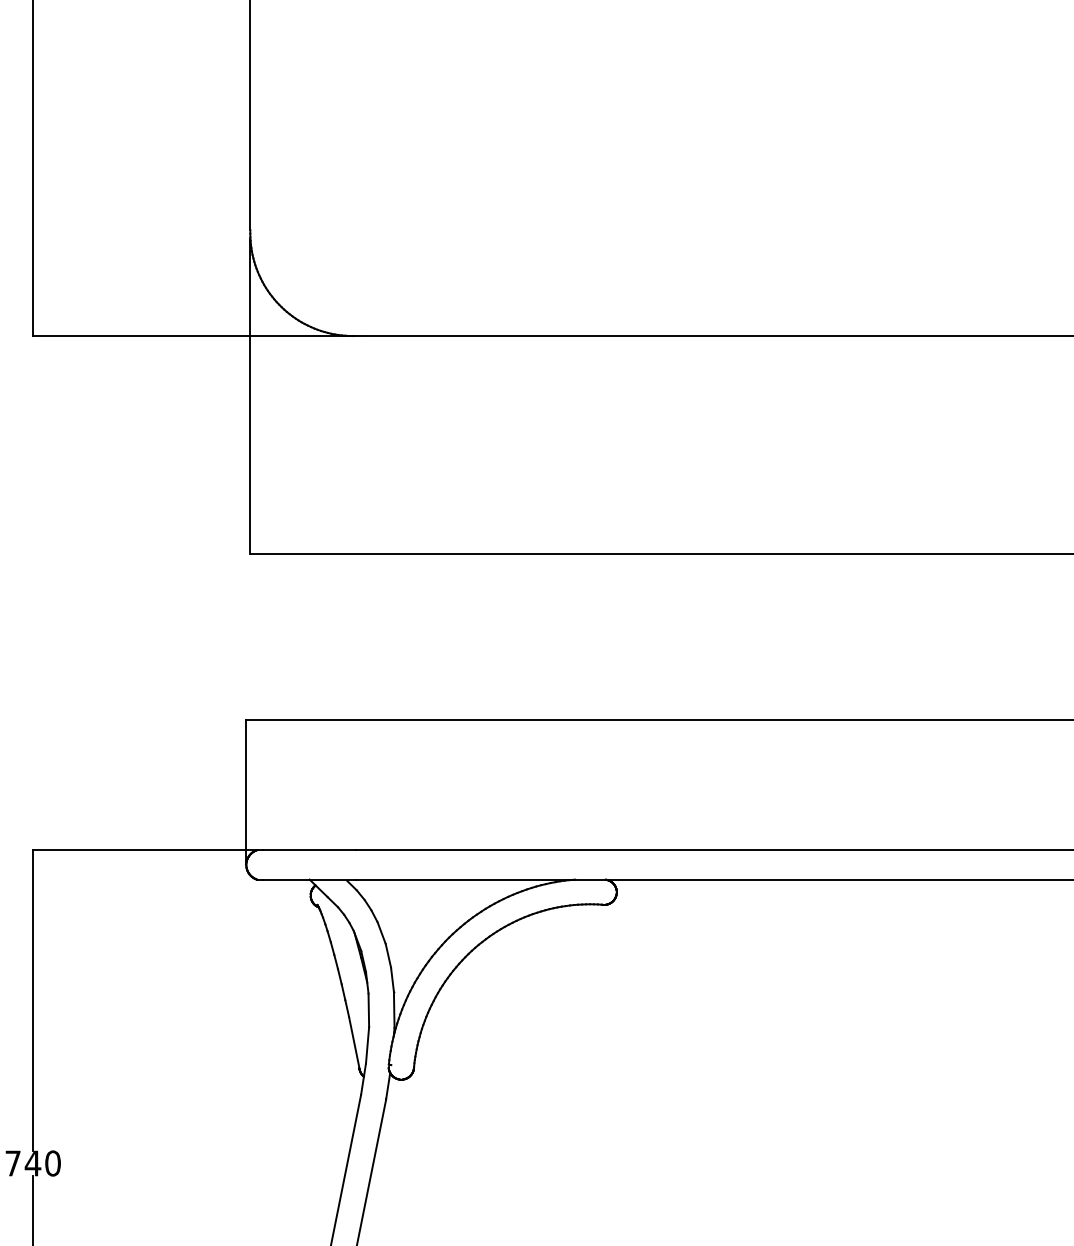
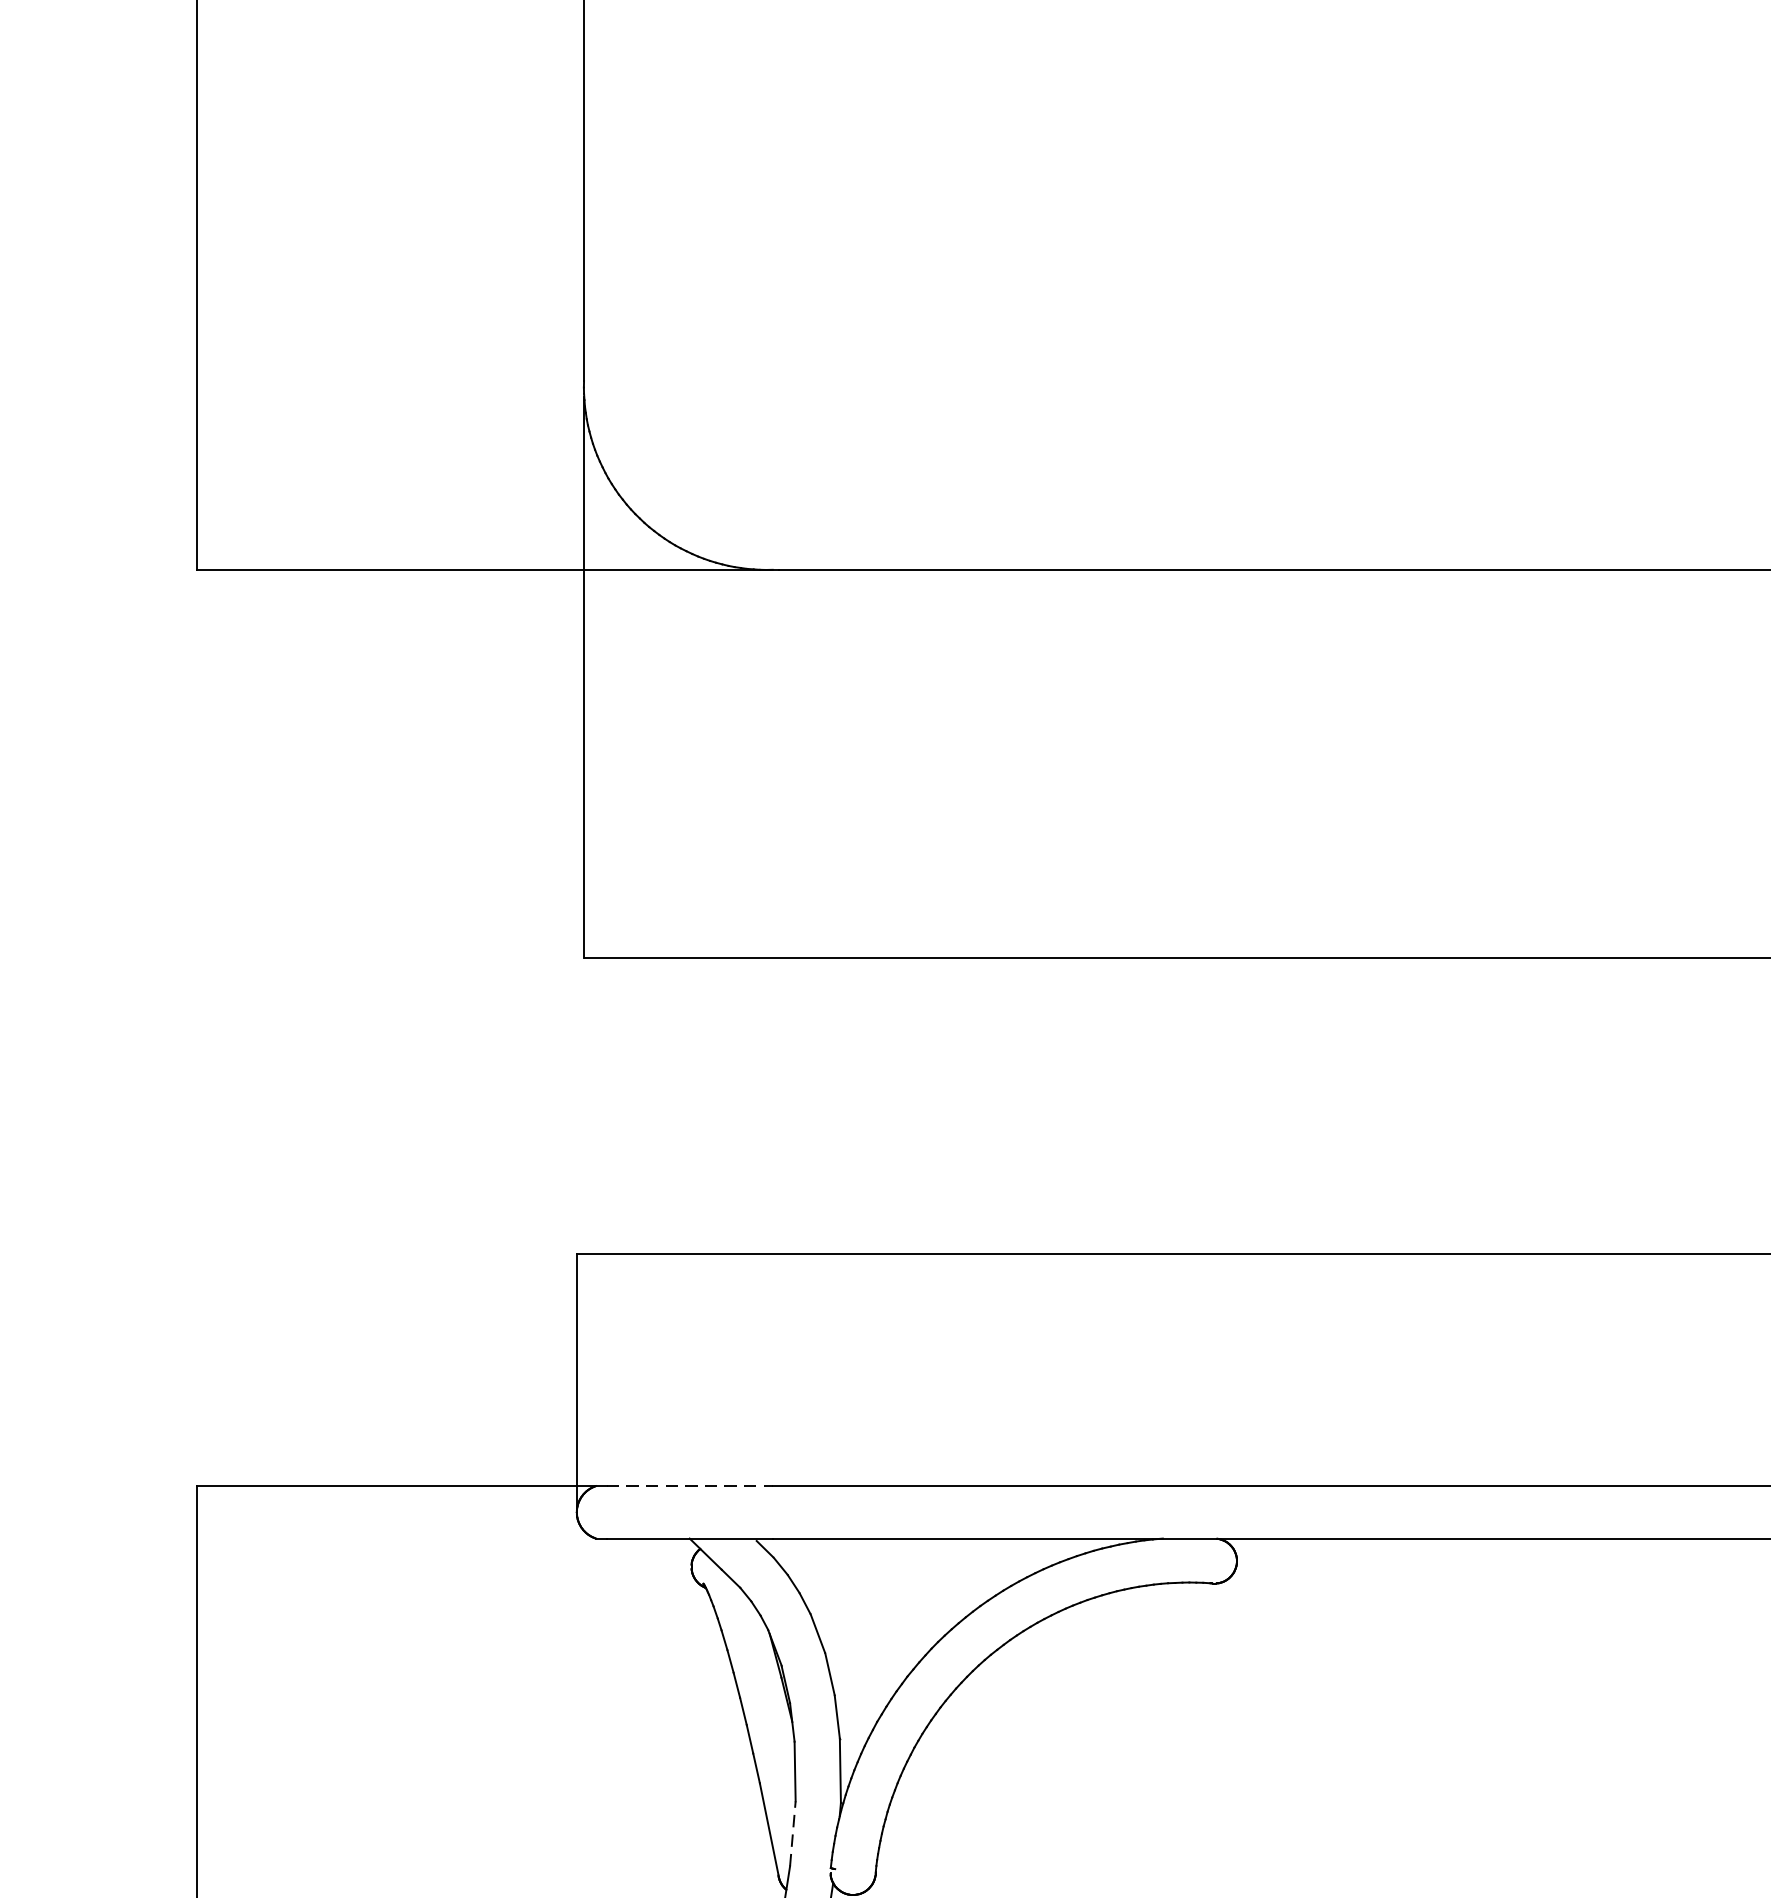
line: (309, 850) -> (689, 1486), solid -> dashed
line: (367, 1044) -> (792, 1832), solid -> dashed

